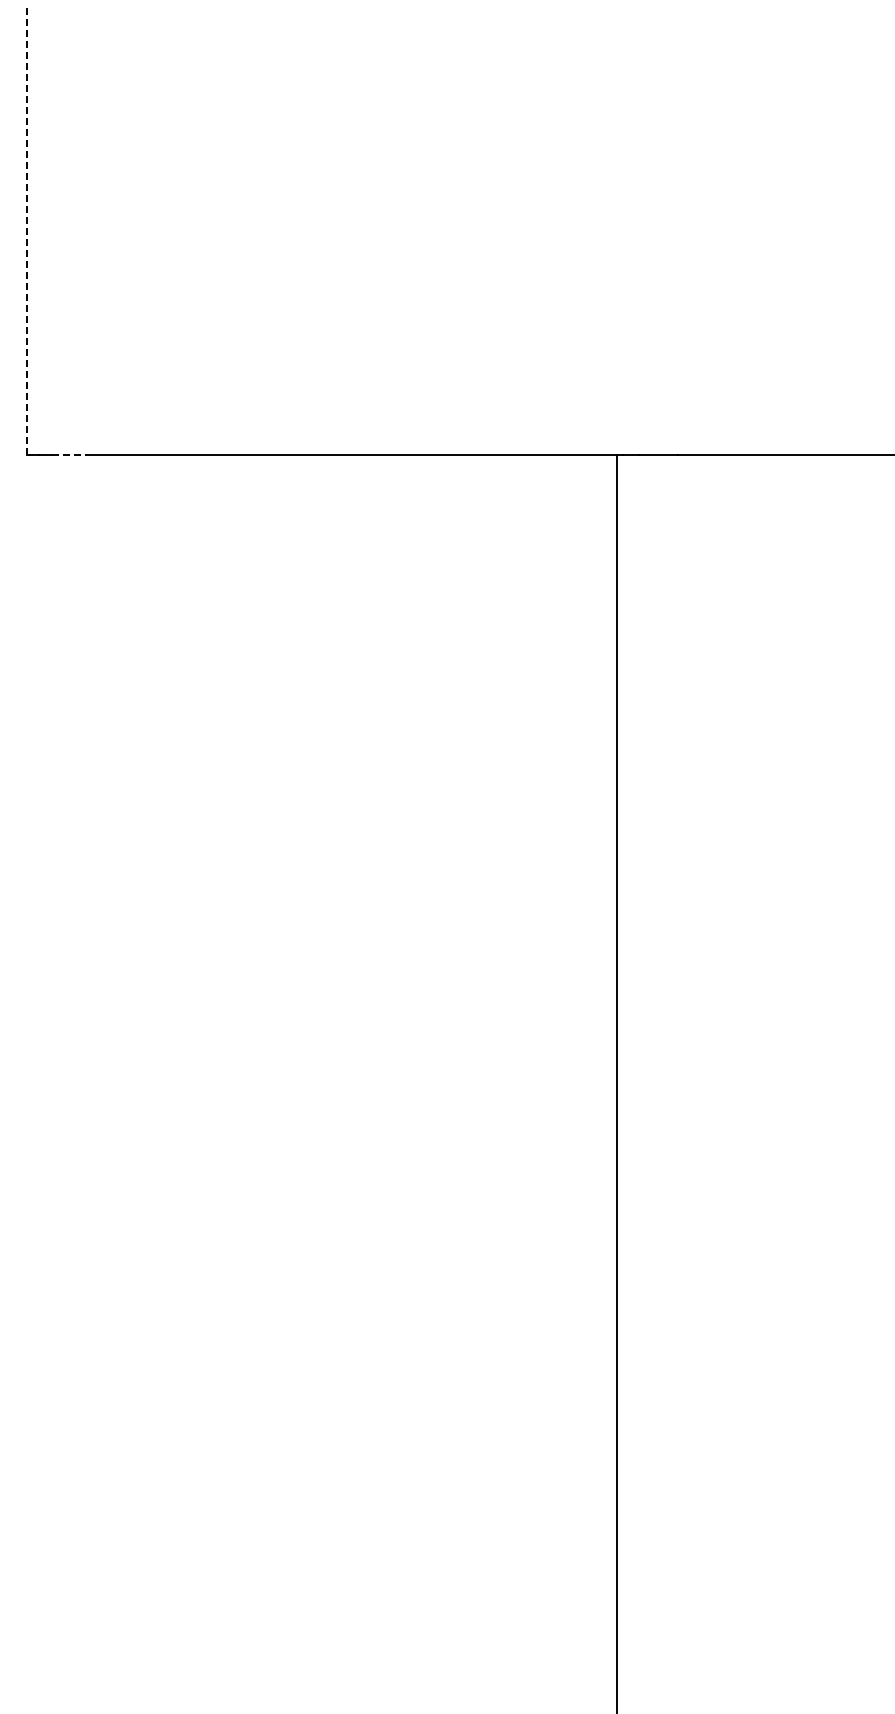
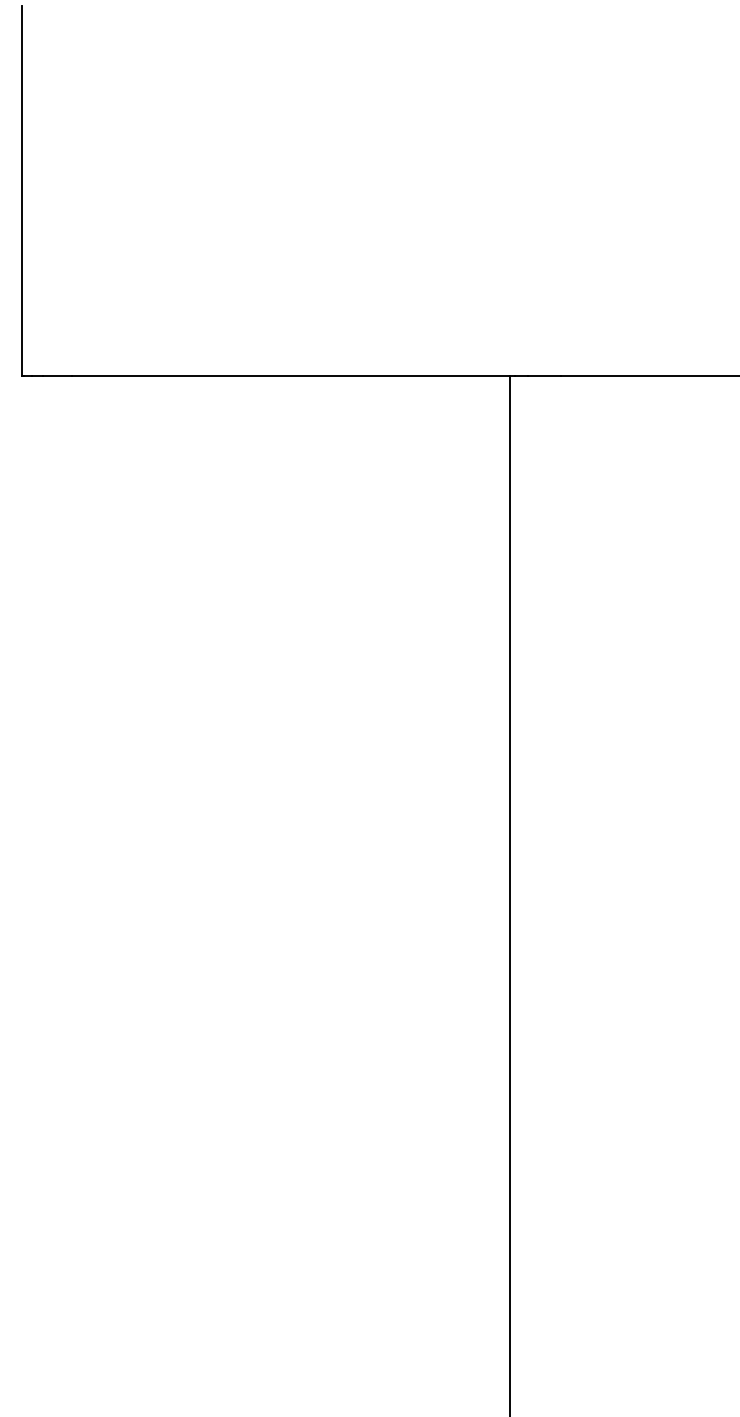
line: (26, 230) -> (21, 190), dashed -> solid
line: (69, 454) -> (57, 375), dashed -> solid

